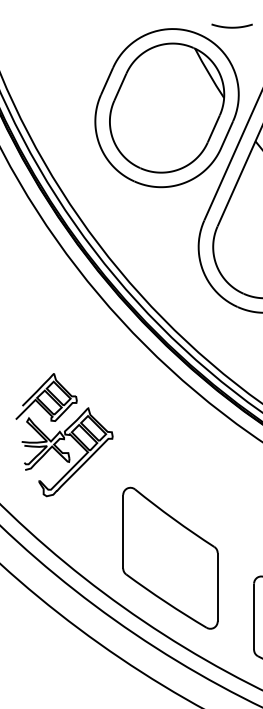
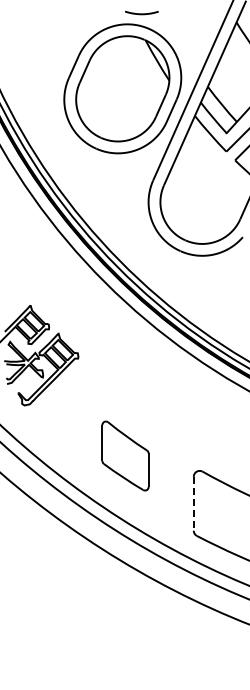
curve: (231, 26) -> (141, 13), moved
part: (170, 557) -> (125, 455), size x0.6
line: (253, 616) -> (193, 503), solid -> dashed

